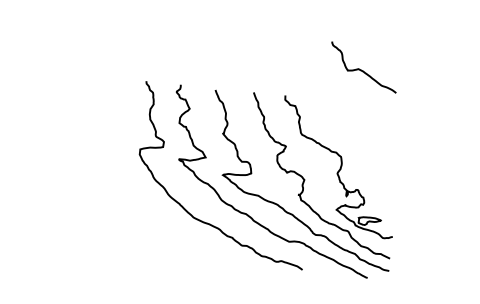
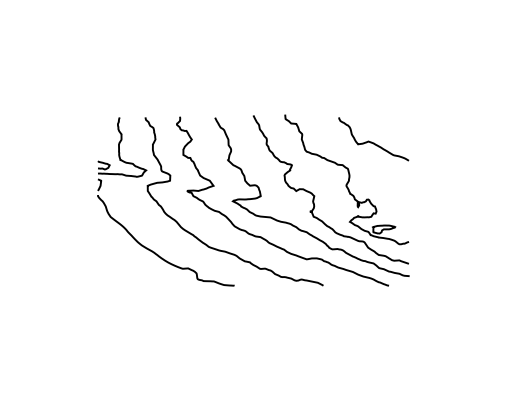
curve: (361, 69) -> (371, 141), moved
part: (136, 139) -> (142, 176), added

